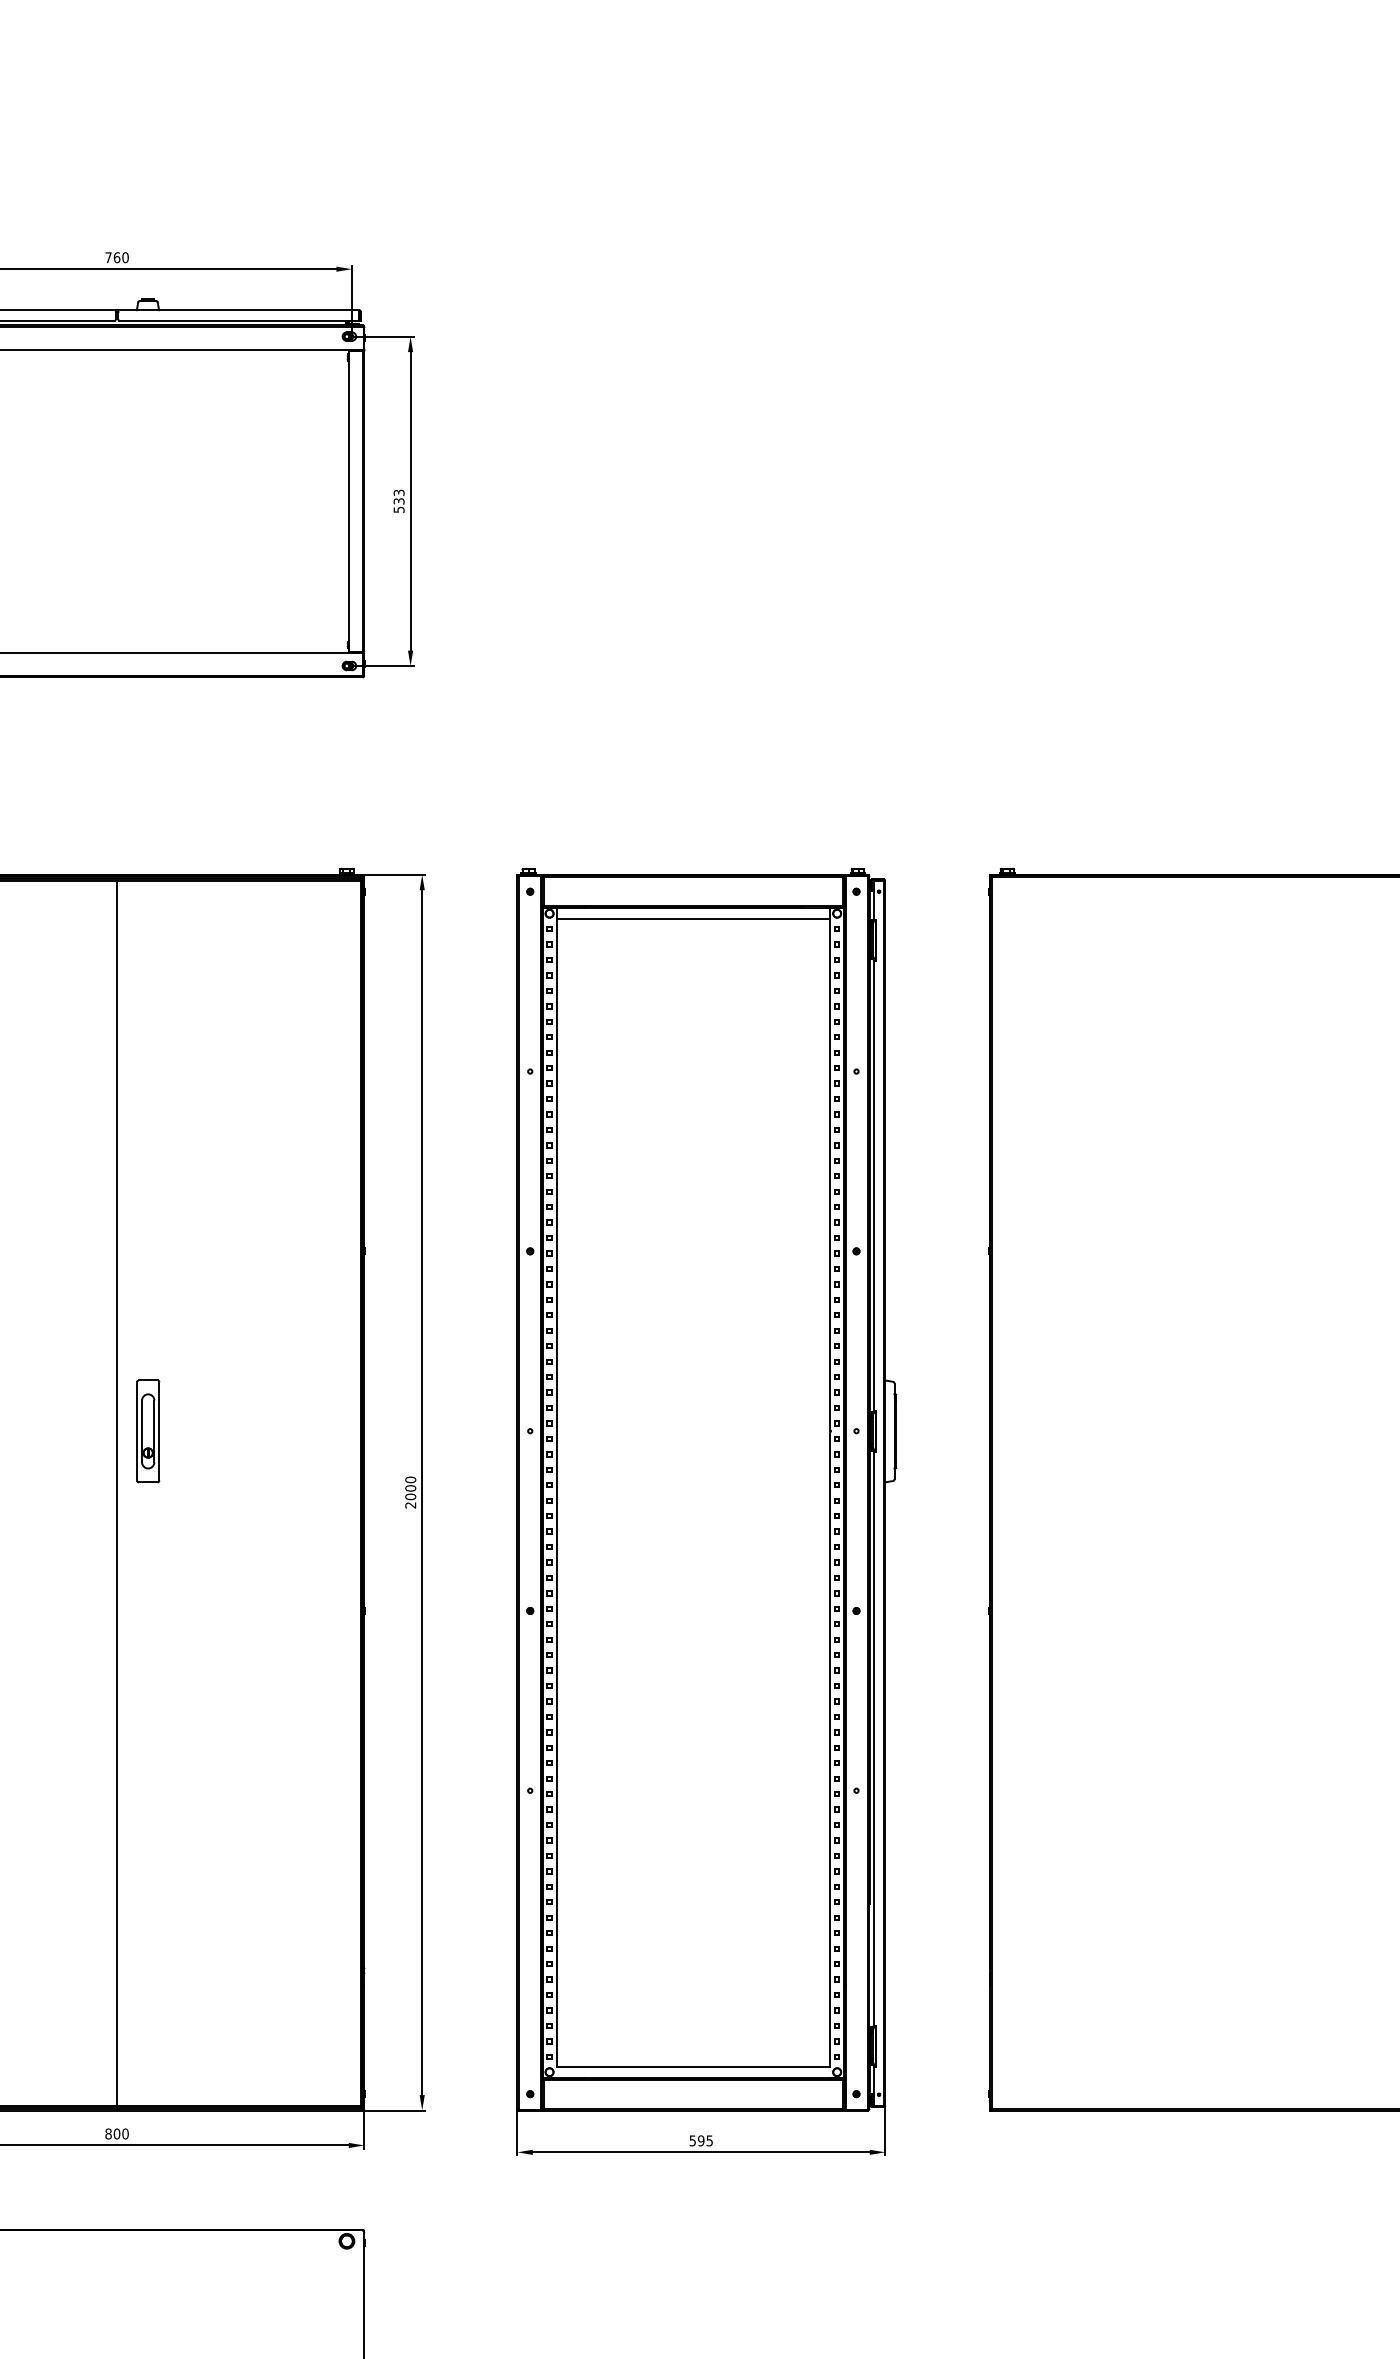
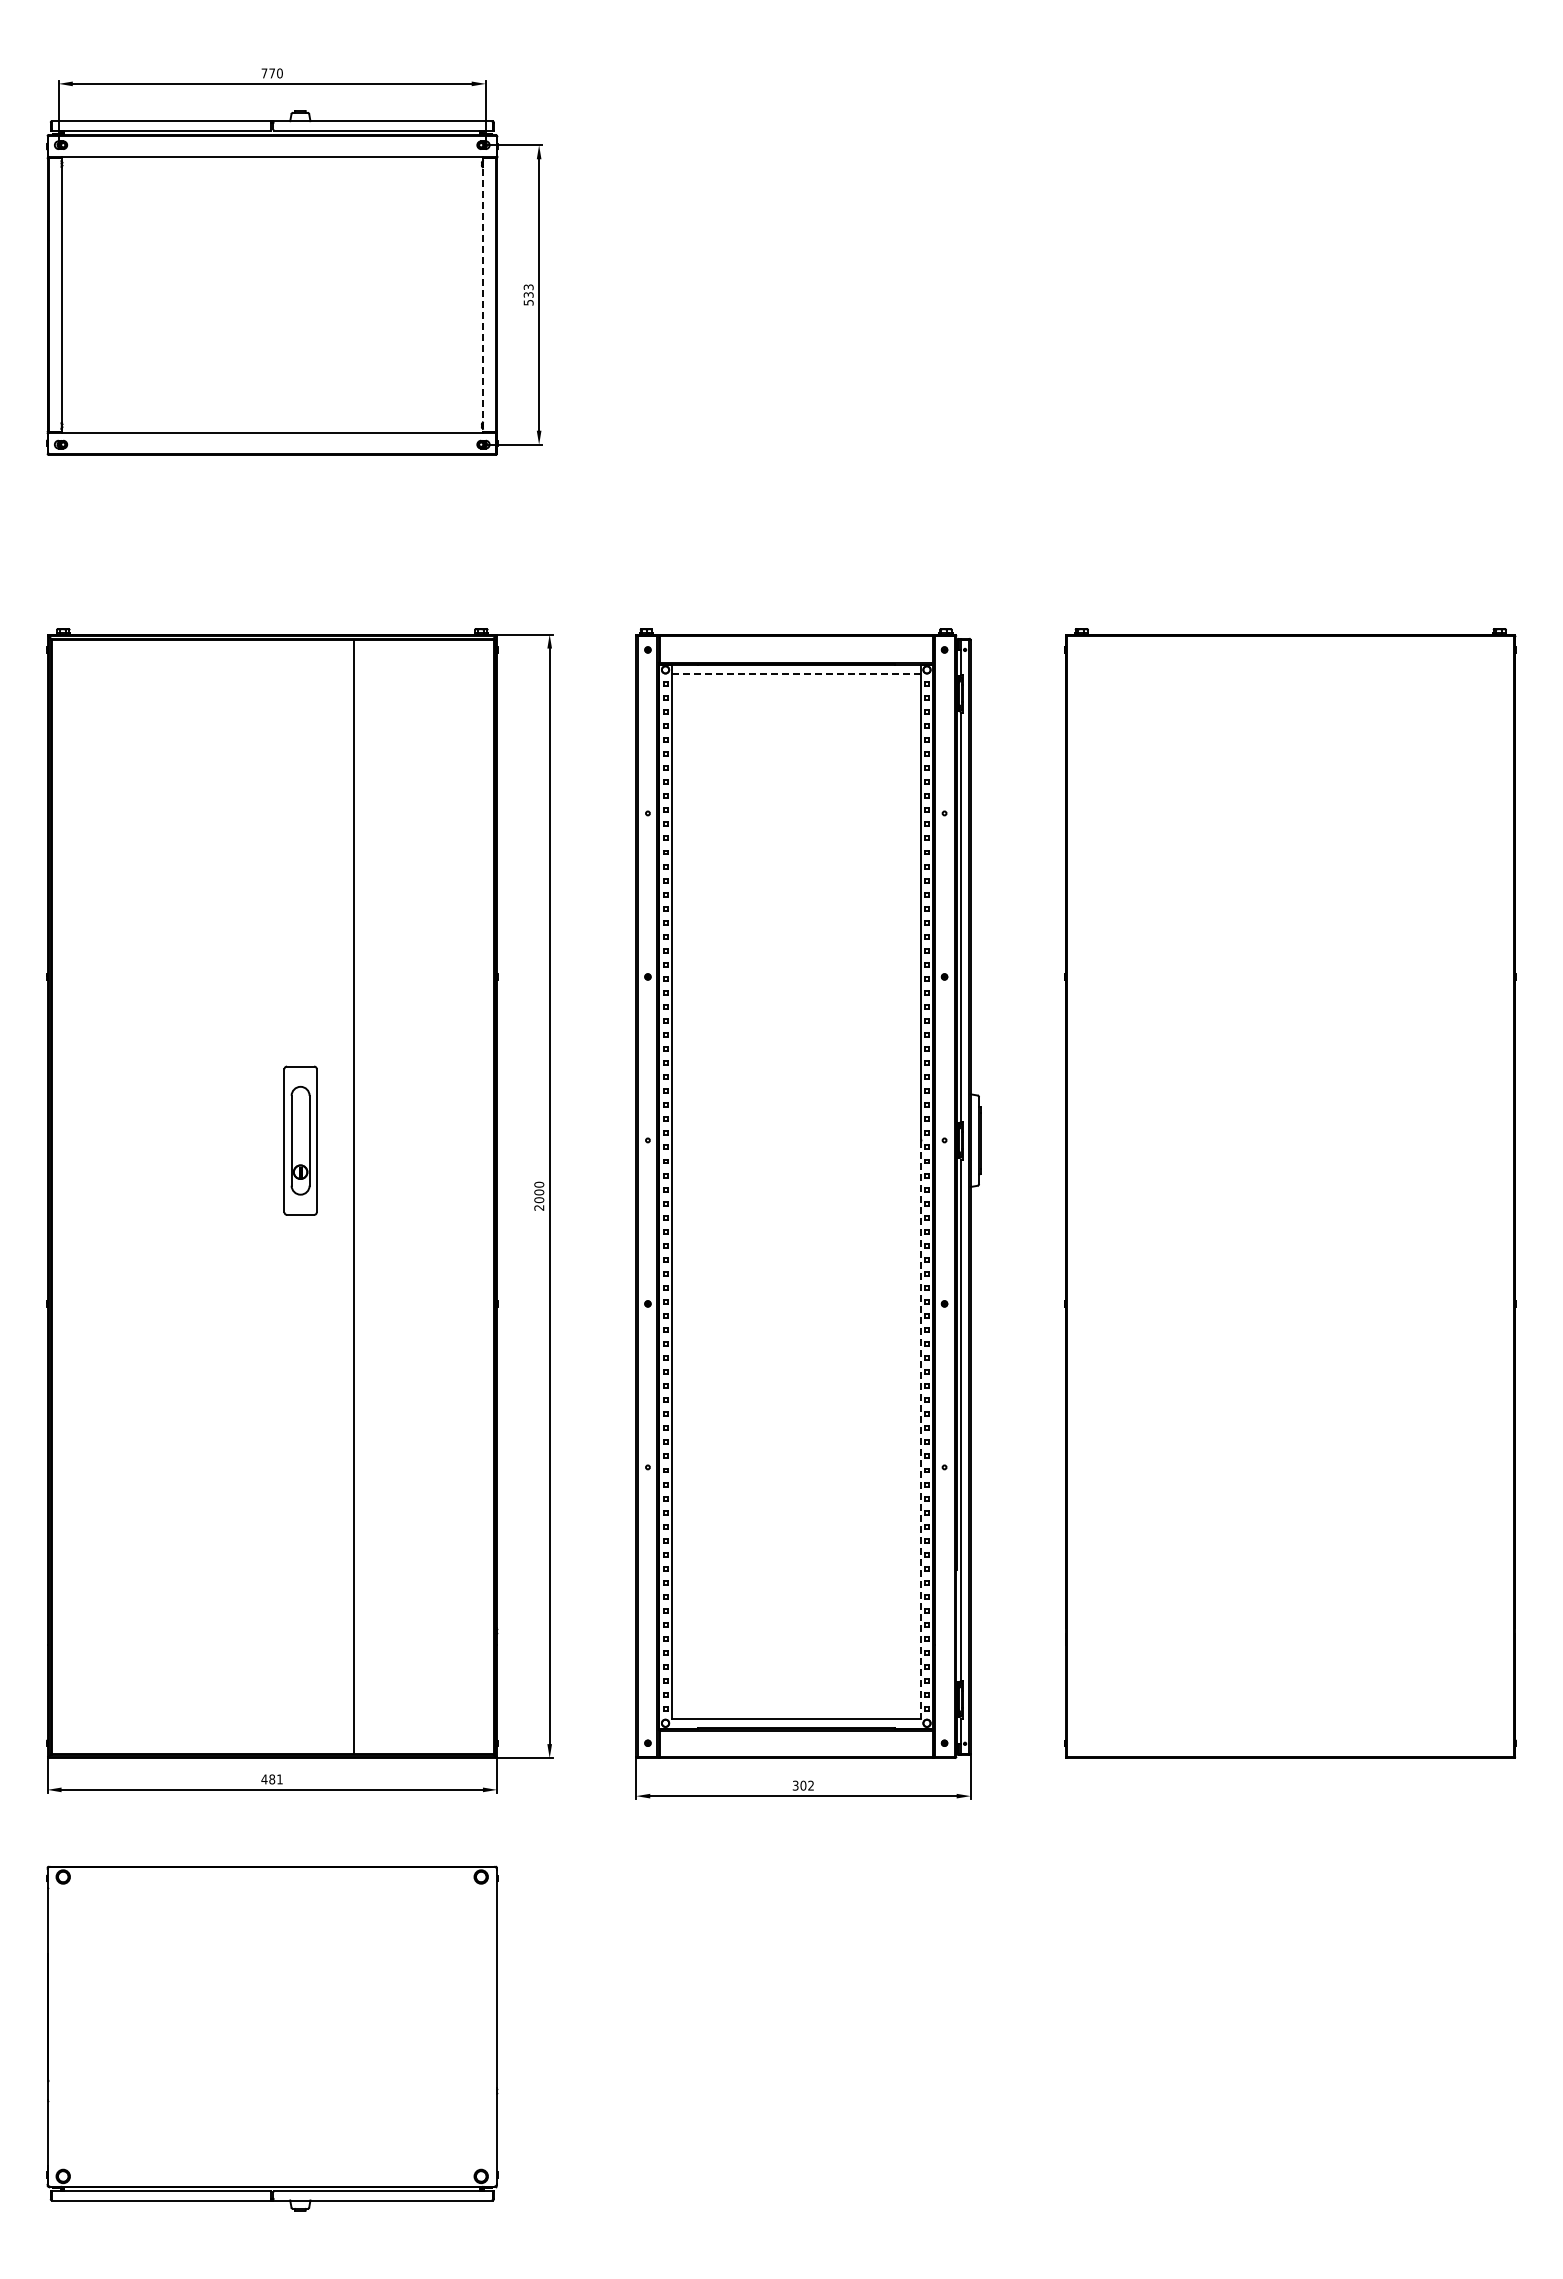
text: (117, 257) -> (272, 73), 760 -> 770
line: (348, 500) -> (482, 294), solid -> dashed
line: (693, 918) -> (796, 674), solid -> dashed
part: (148, 1431) -> (300, 1140), size x1.6
line: (116, 1492) -> (353, 1196), moved
line: (830, 1750) -> (920, 1430), solid -> dashed
text: (116, 2134) -> (271, 1779), 800 -> 481
text: (701, 2140) -> (803, 1785), 595 -> 302

